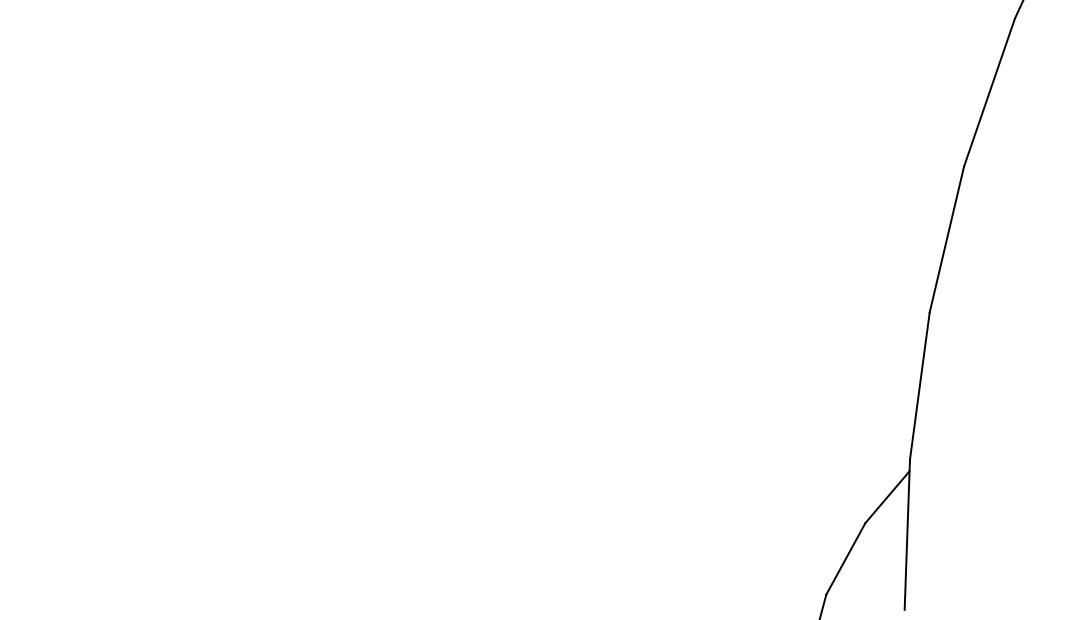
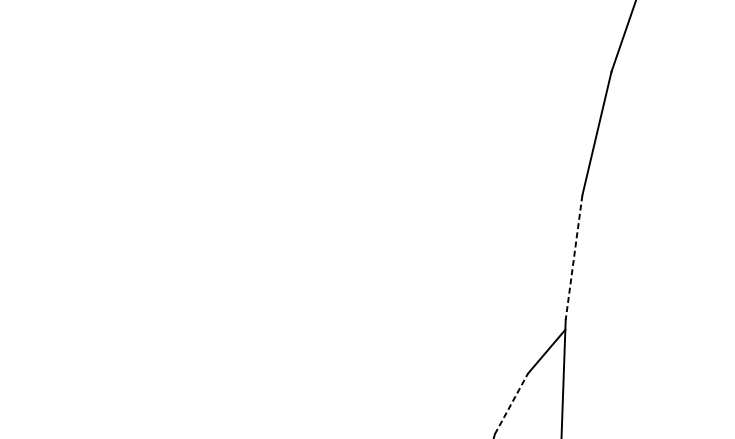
line: (919, 386) -> (573, 258), solid -> dashed
line: (845, 558) -> (511, 403), solid -> dashed

